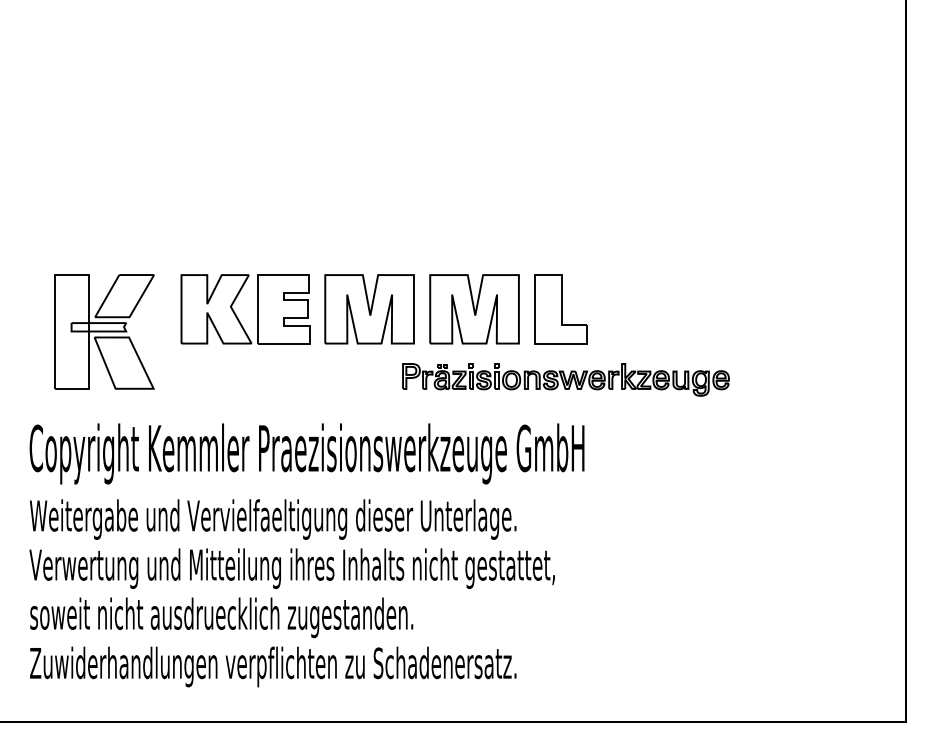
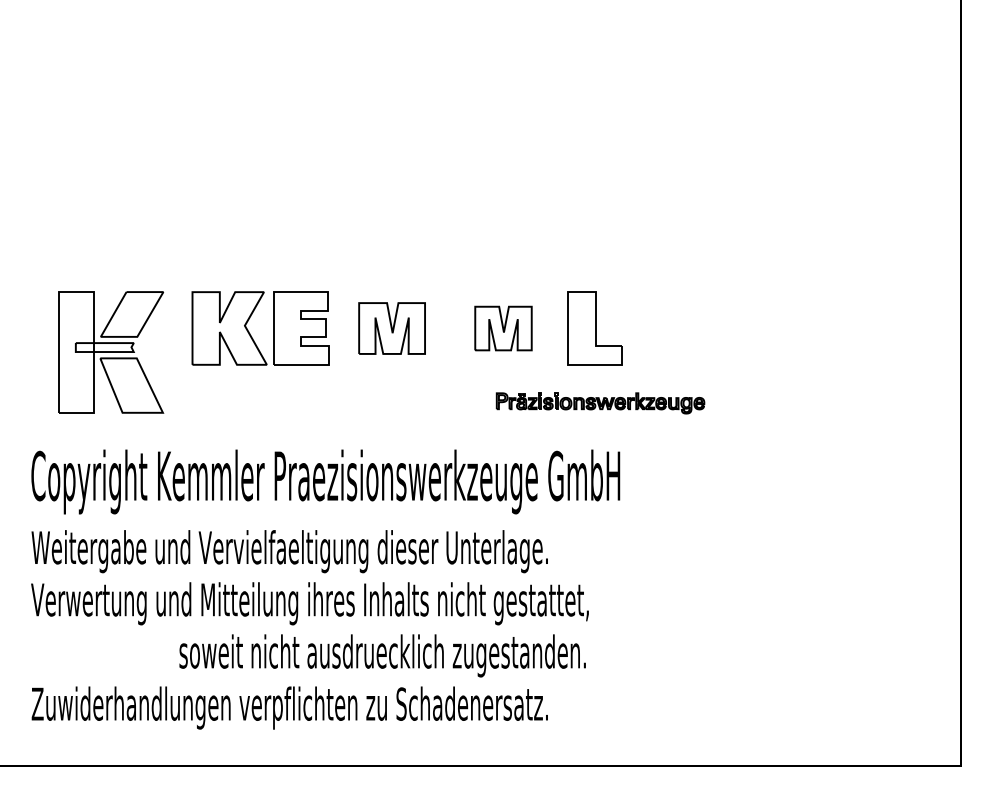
part: (369, 309) -> (392, 328), size x0.7
part: (474, 309) -> (503, 328), size x0.6
part: (565, 379) -> (600, 402), size x0.6
text: (221, 617) -> (382, 655), moved

